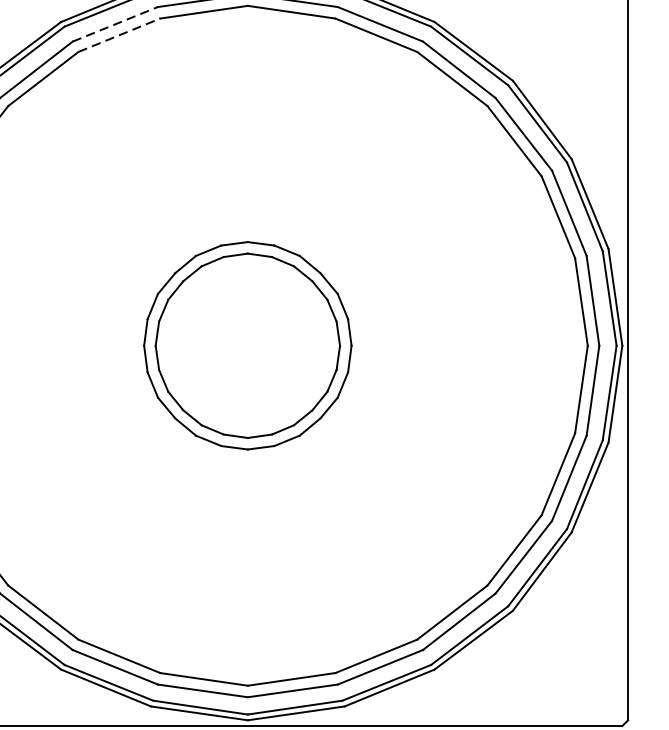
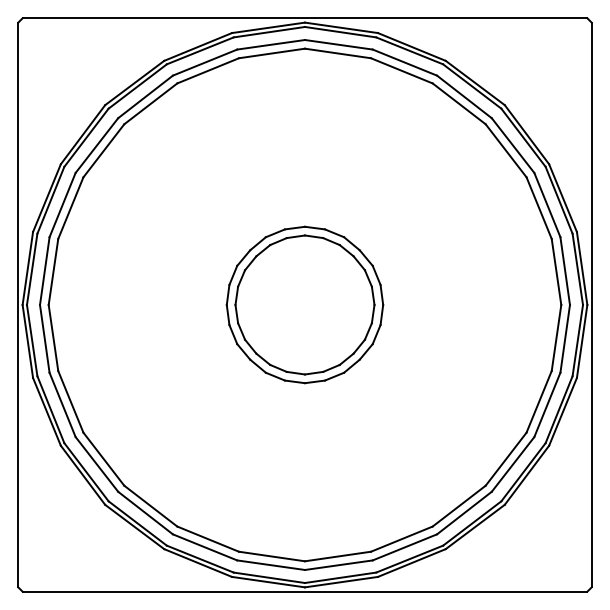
line: (115, 24) -> (205, 62), dashed -> solid
line: (119, 34) -> (208, 70), dashed -> solid

